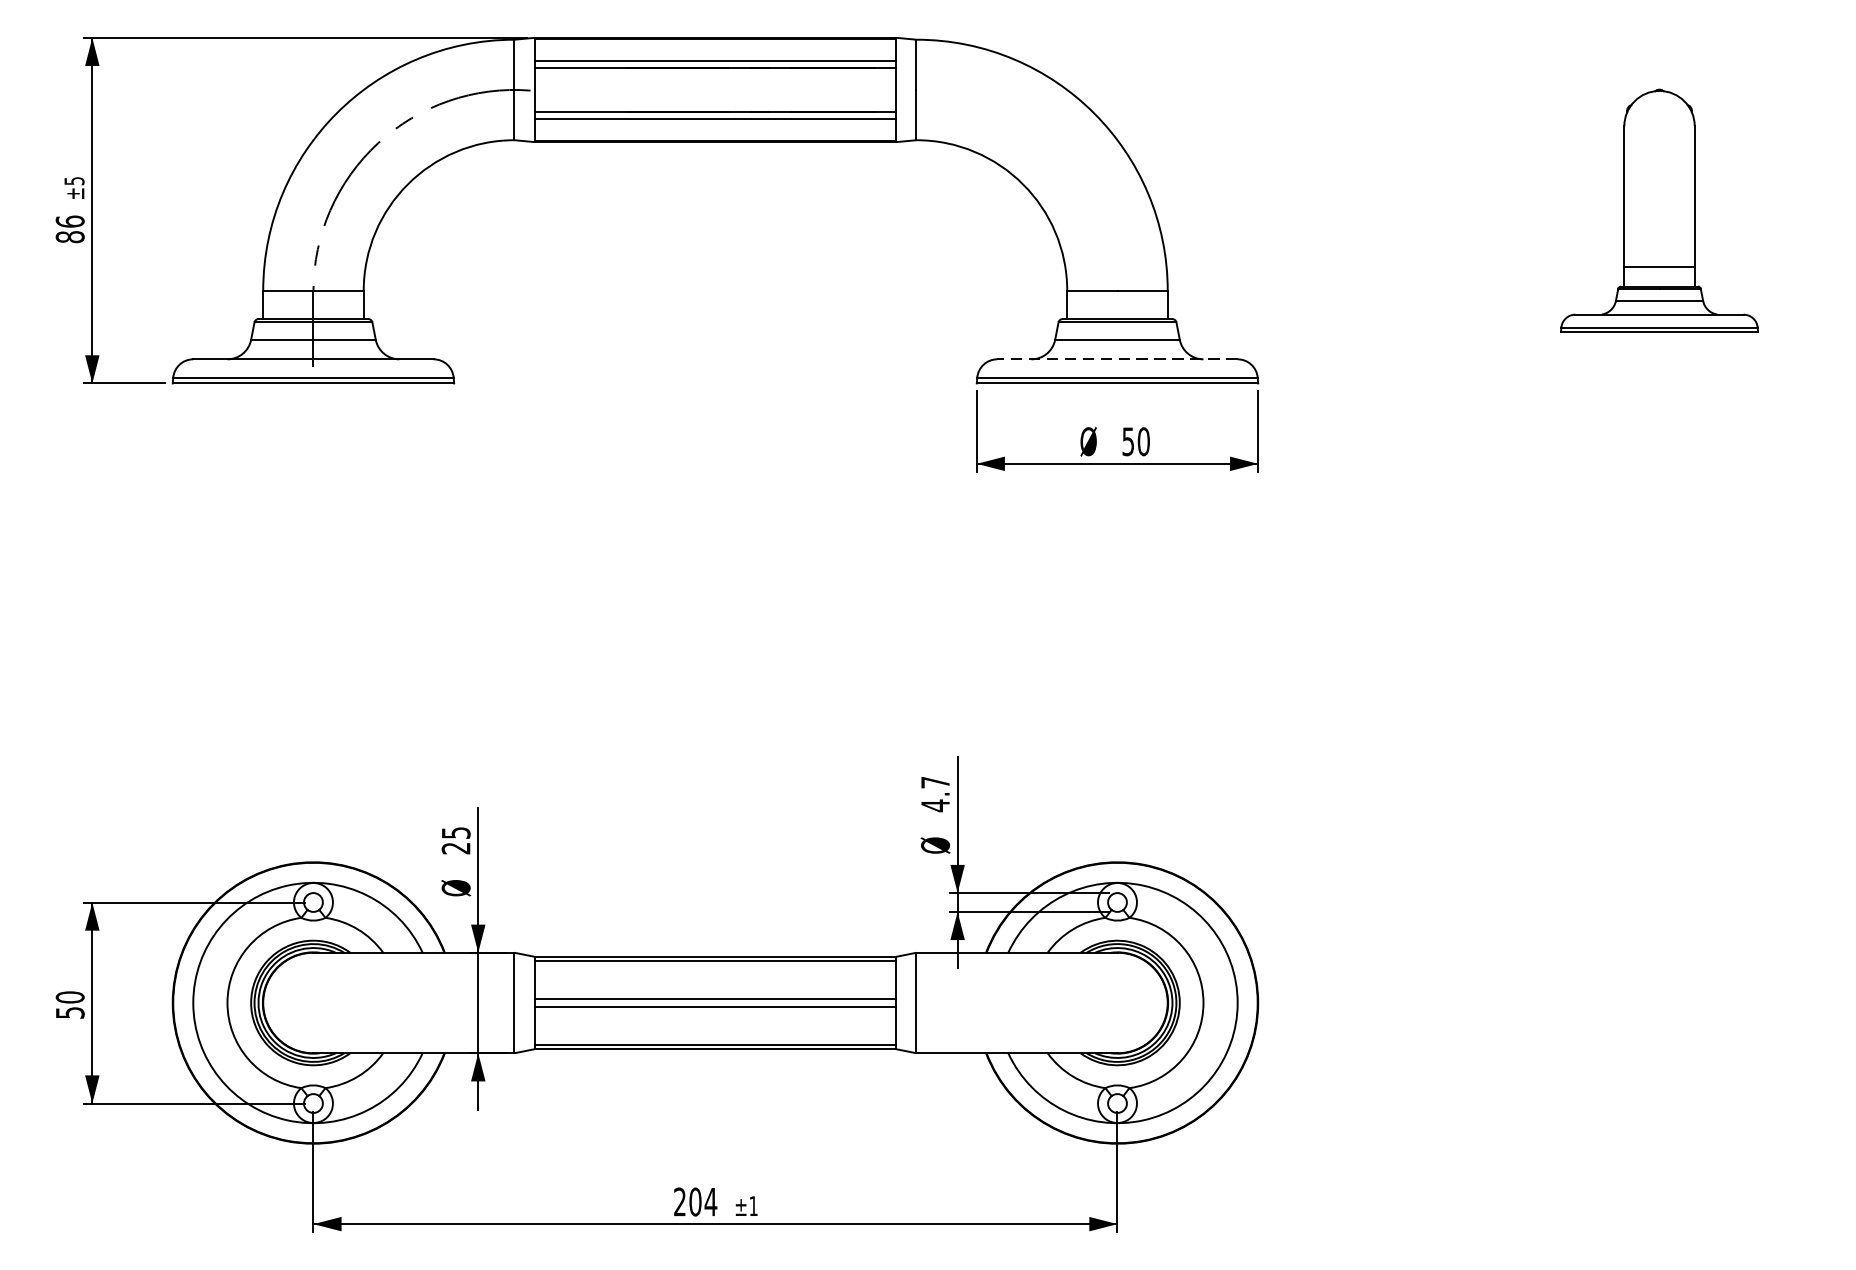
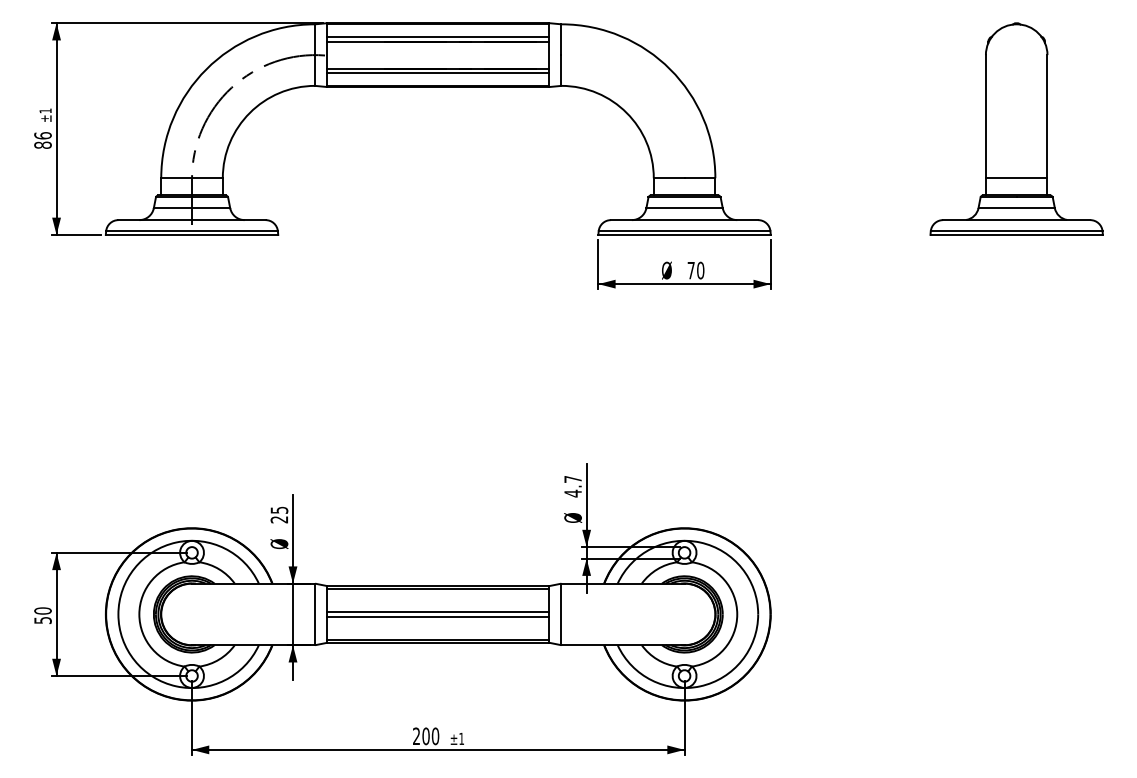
text: (74, 180) -> (45, 110), ±5 -> ±1
part: (1659, 209) -> (1016, 128), size x1.43
line: (1117, 359) -> (684, 220), dashed -> solid
text: (1127, 441) -> (690, 270), 50 -> 70
text: (710, 1202) -> (435, 736), 204 -> 200

